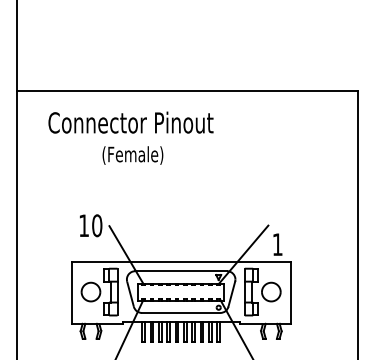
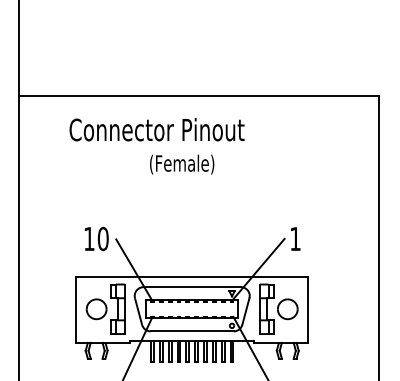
text: (130, 122) -> (156, 129), moved
text: (133, 155) -> (182, 164), moved
text: (277, 244) -> (295, 238), moved

